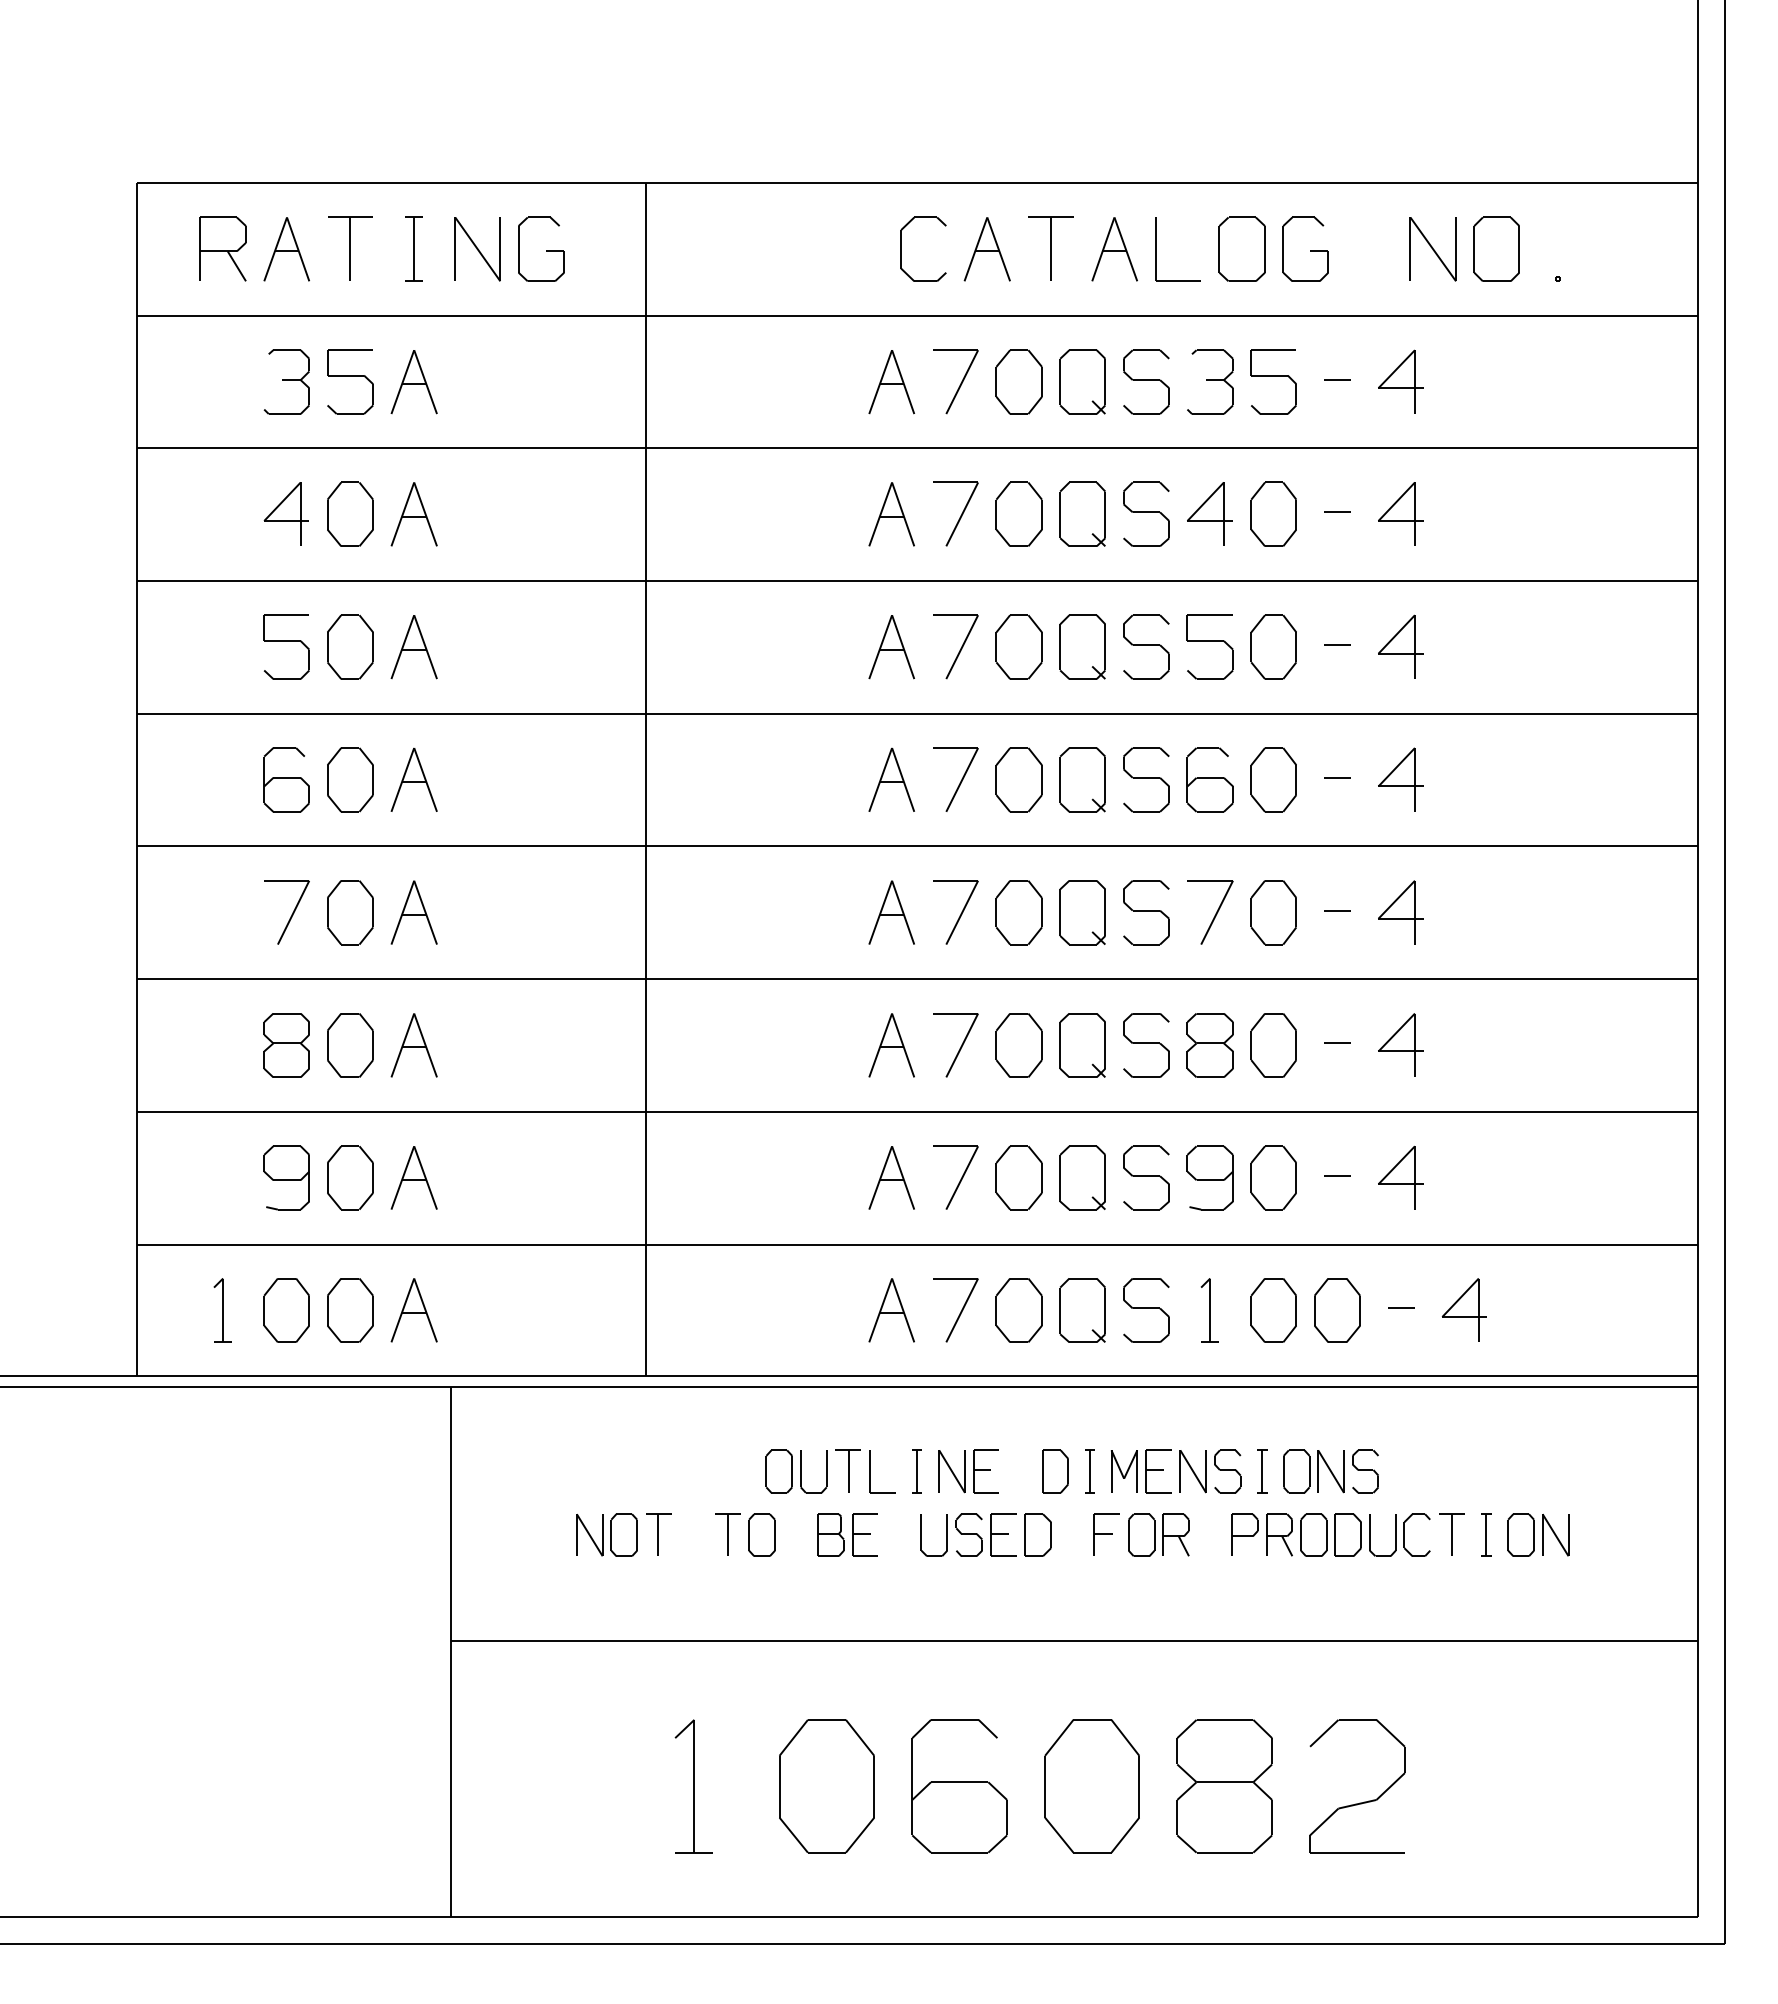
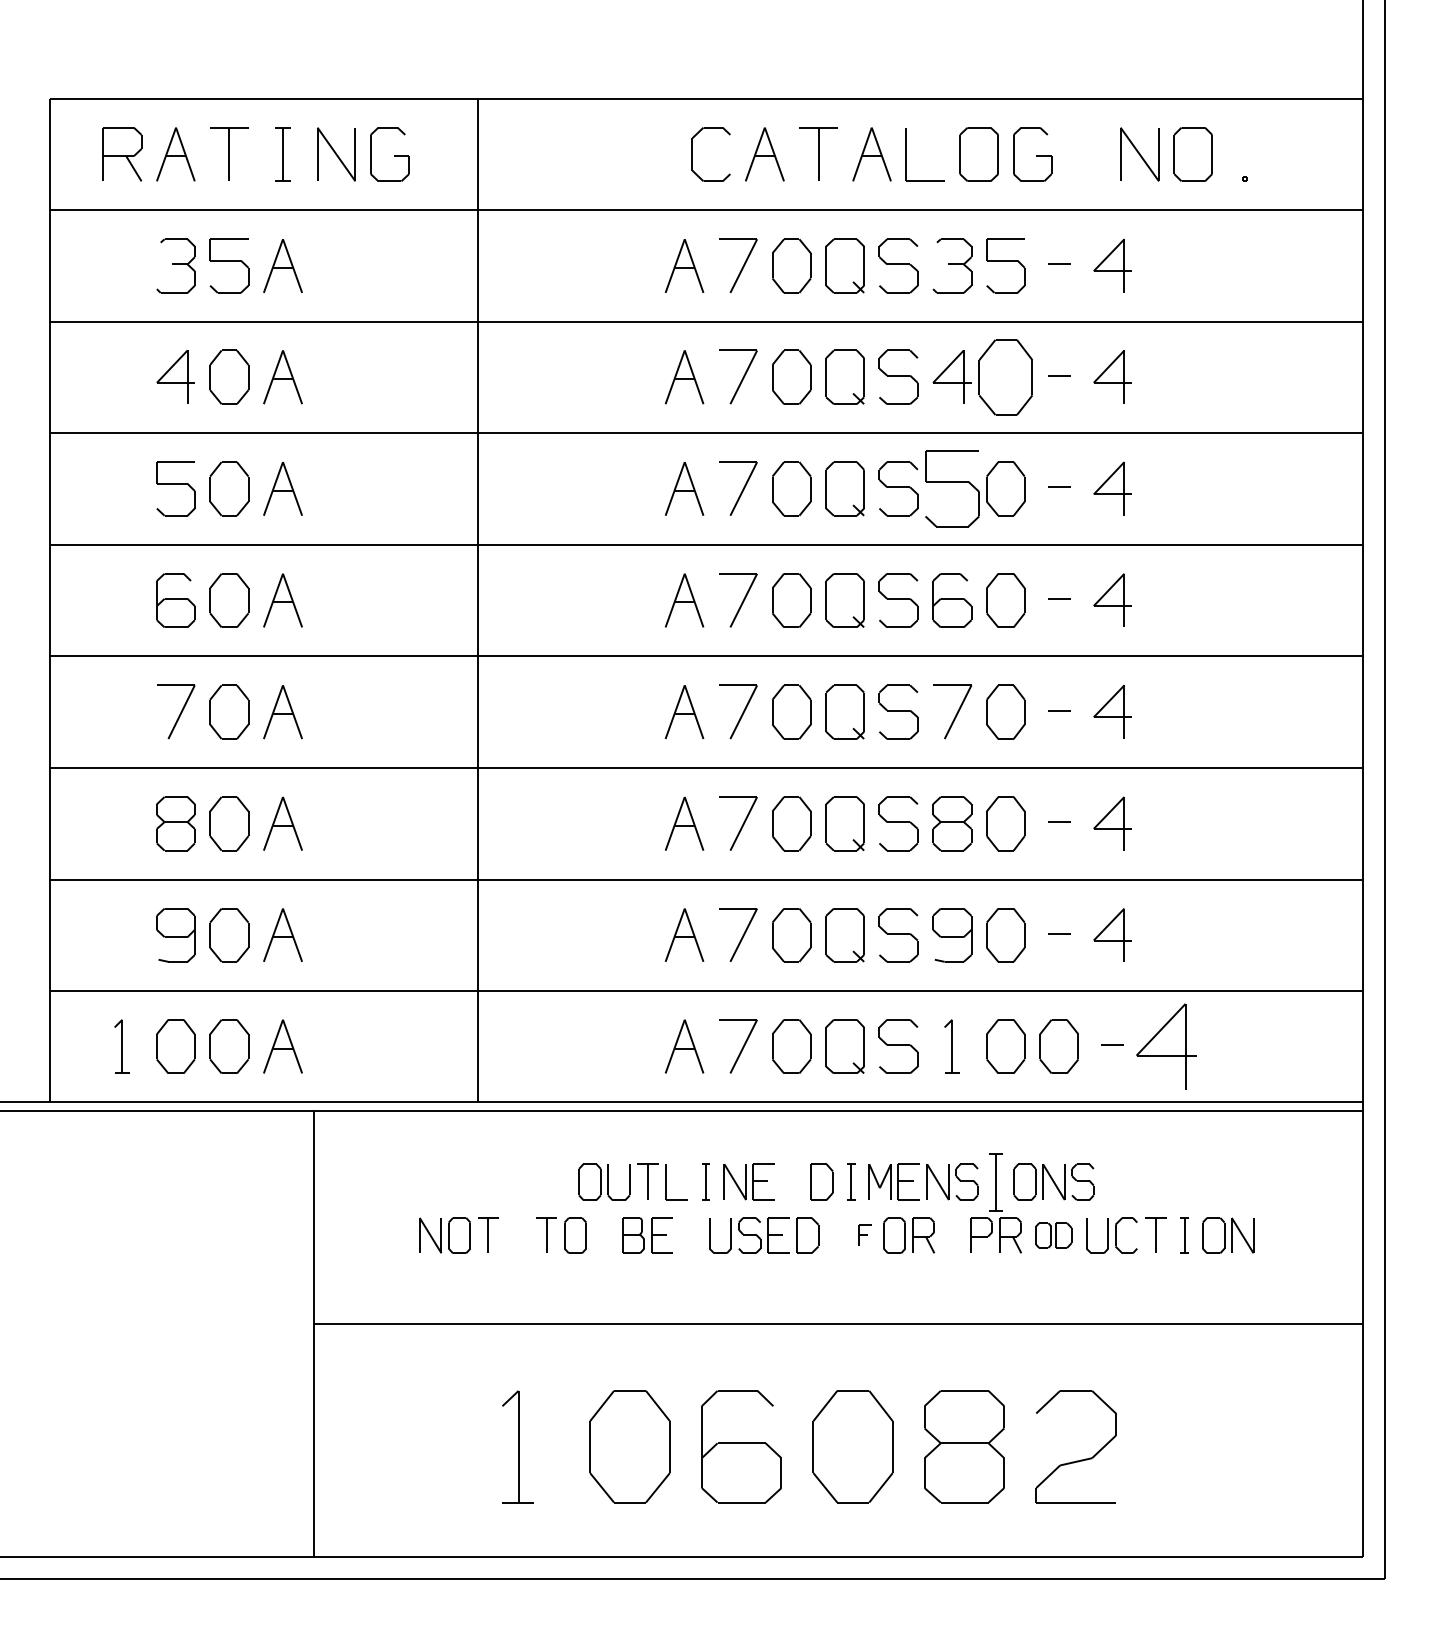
part: (1273, 513) -> (1005, 376), size x1.4
part: (1209, 646) -> (951, 488), size x1.4
part: (1463, 1309) -> (1165, 1045), size x1.6
part: (1262, 1471) -> (996, 1182), size x1.6
part: (1106, 1534) -> (865, 1235), size x0.6
part: (1330, 1534) -> (1053, 1235), size x0.7

